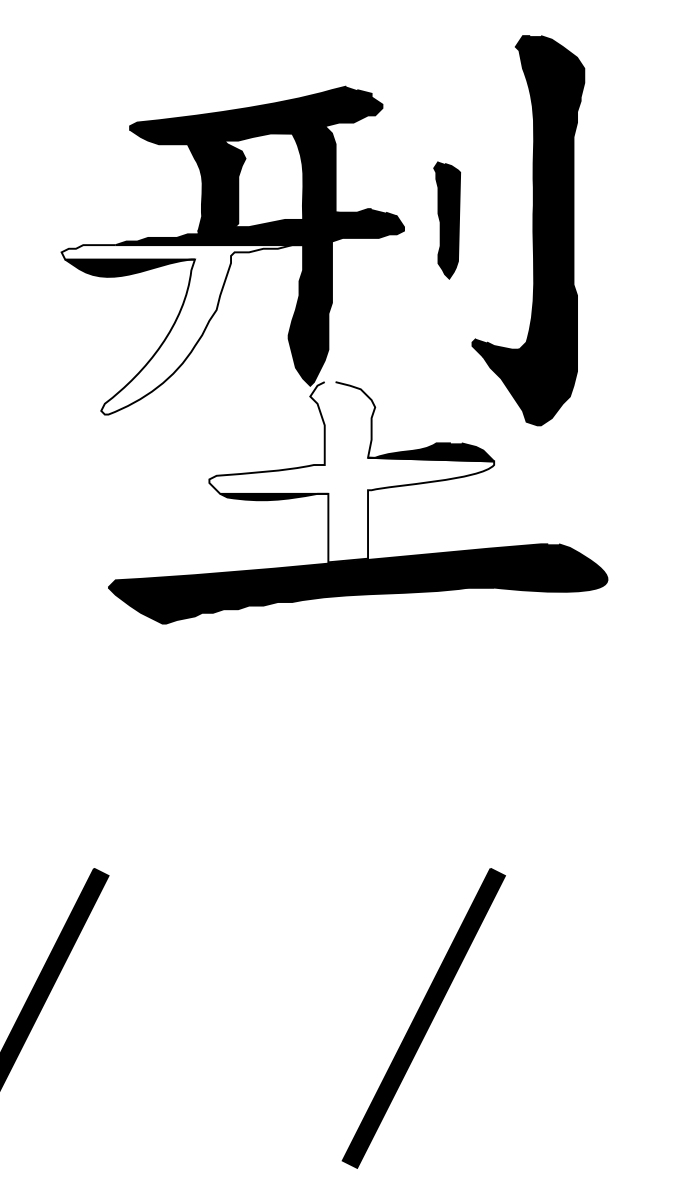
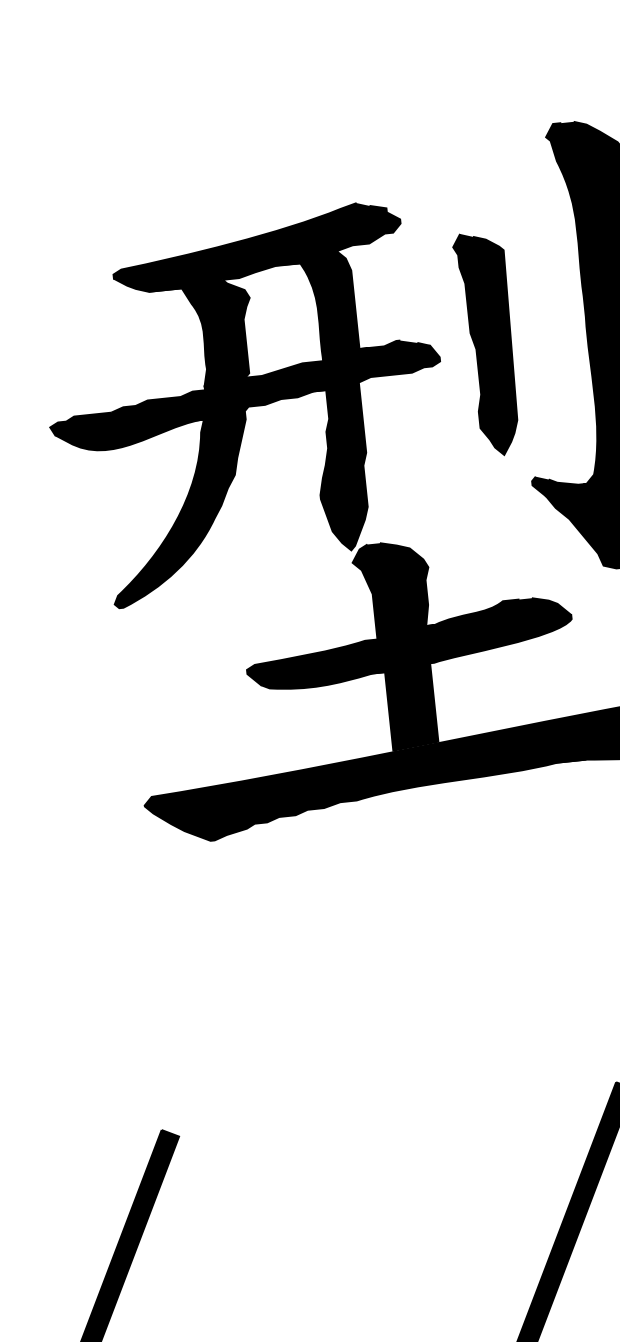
part: (446, 220) -> (487, 344), size x1.67
fill: (182, 329) -> (198, 501), added
fill: (351, 472) -> (409, 644), added

